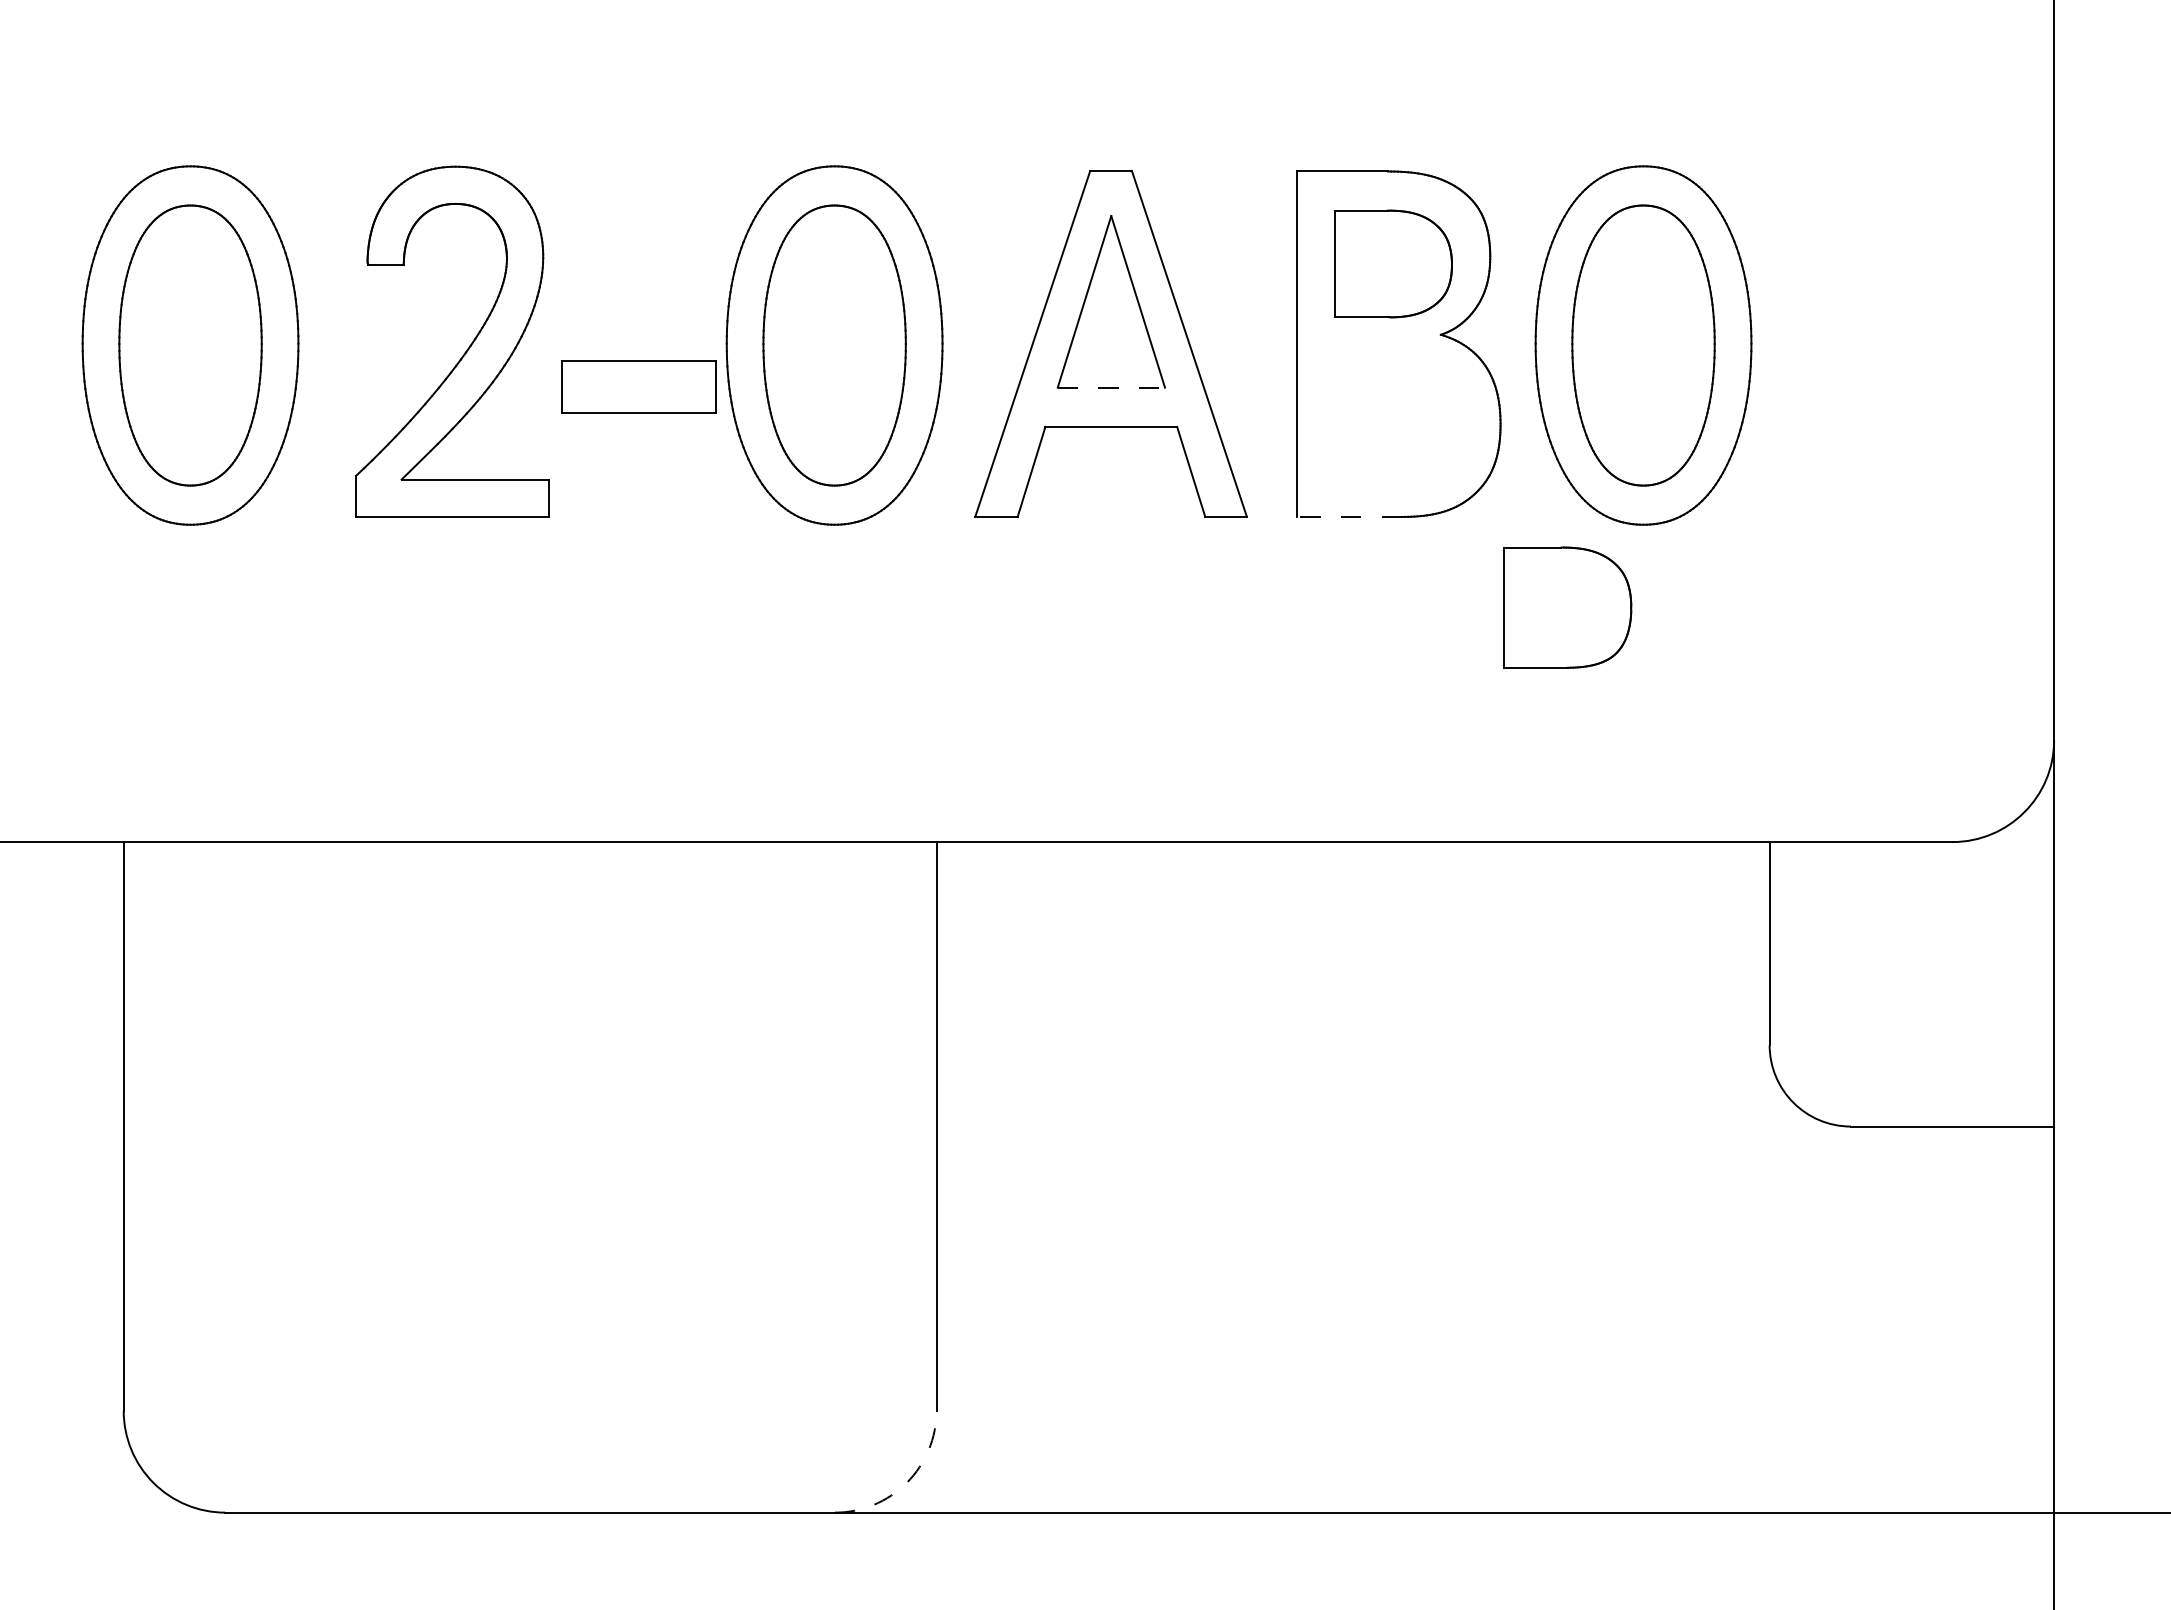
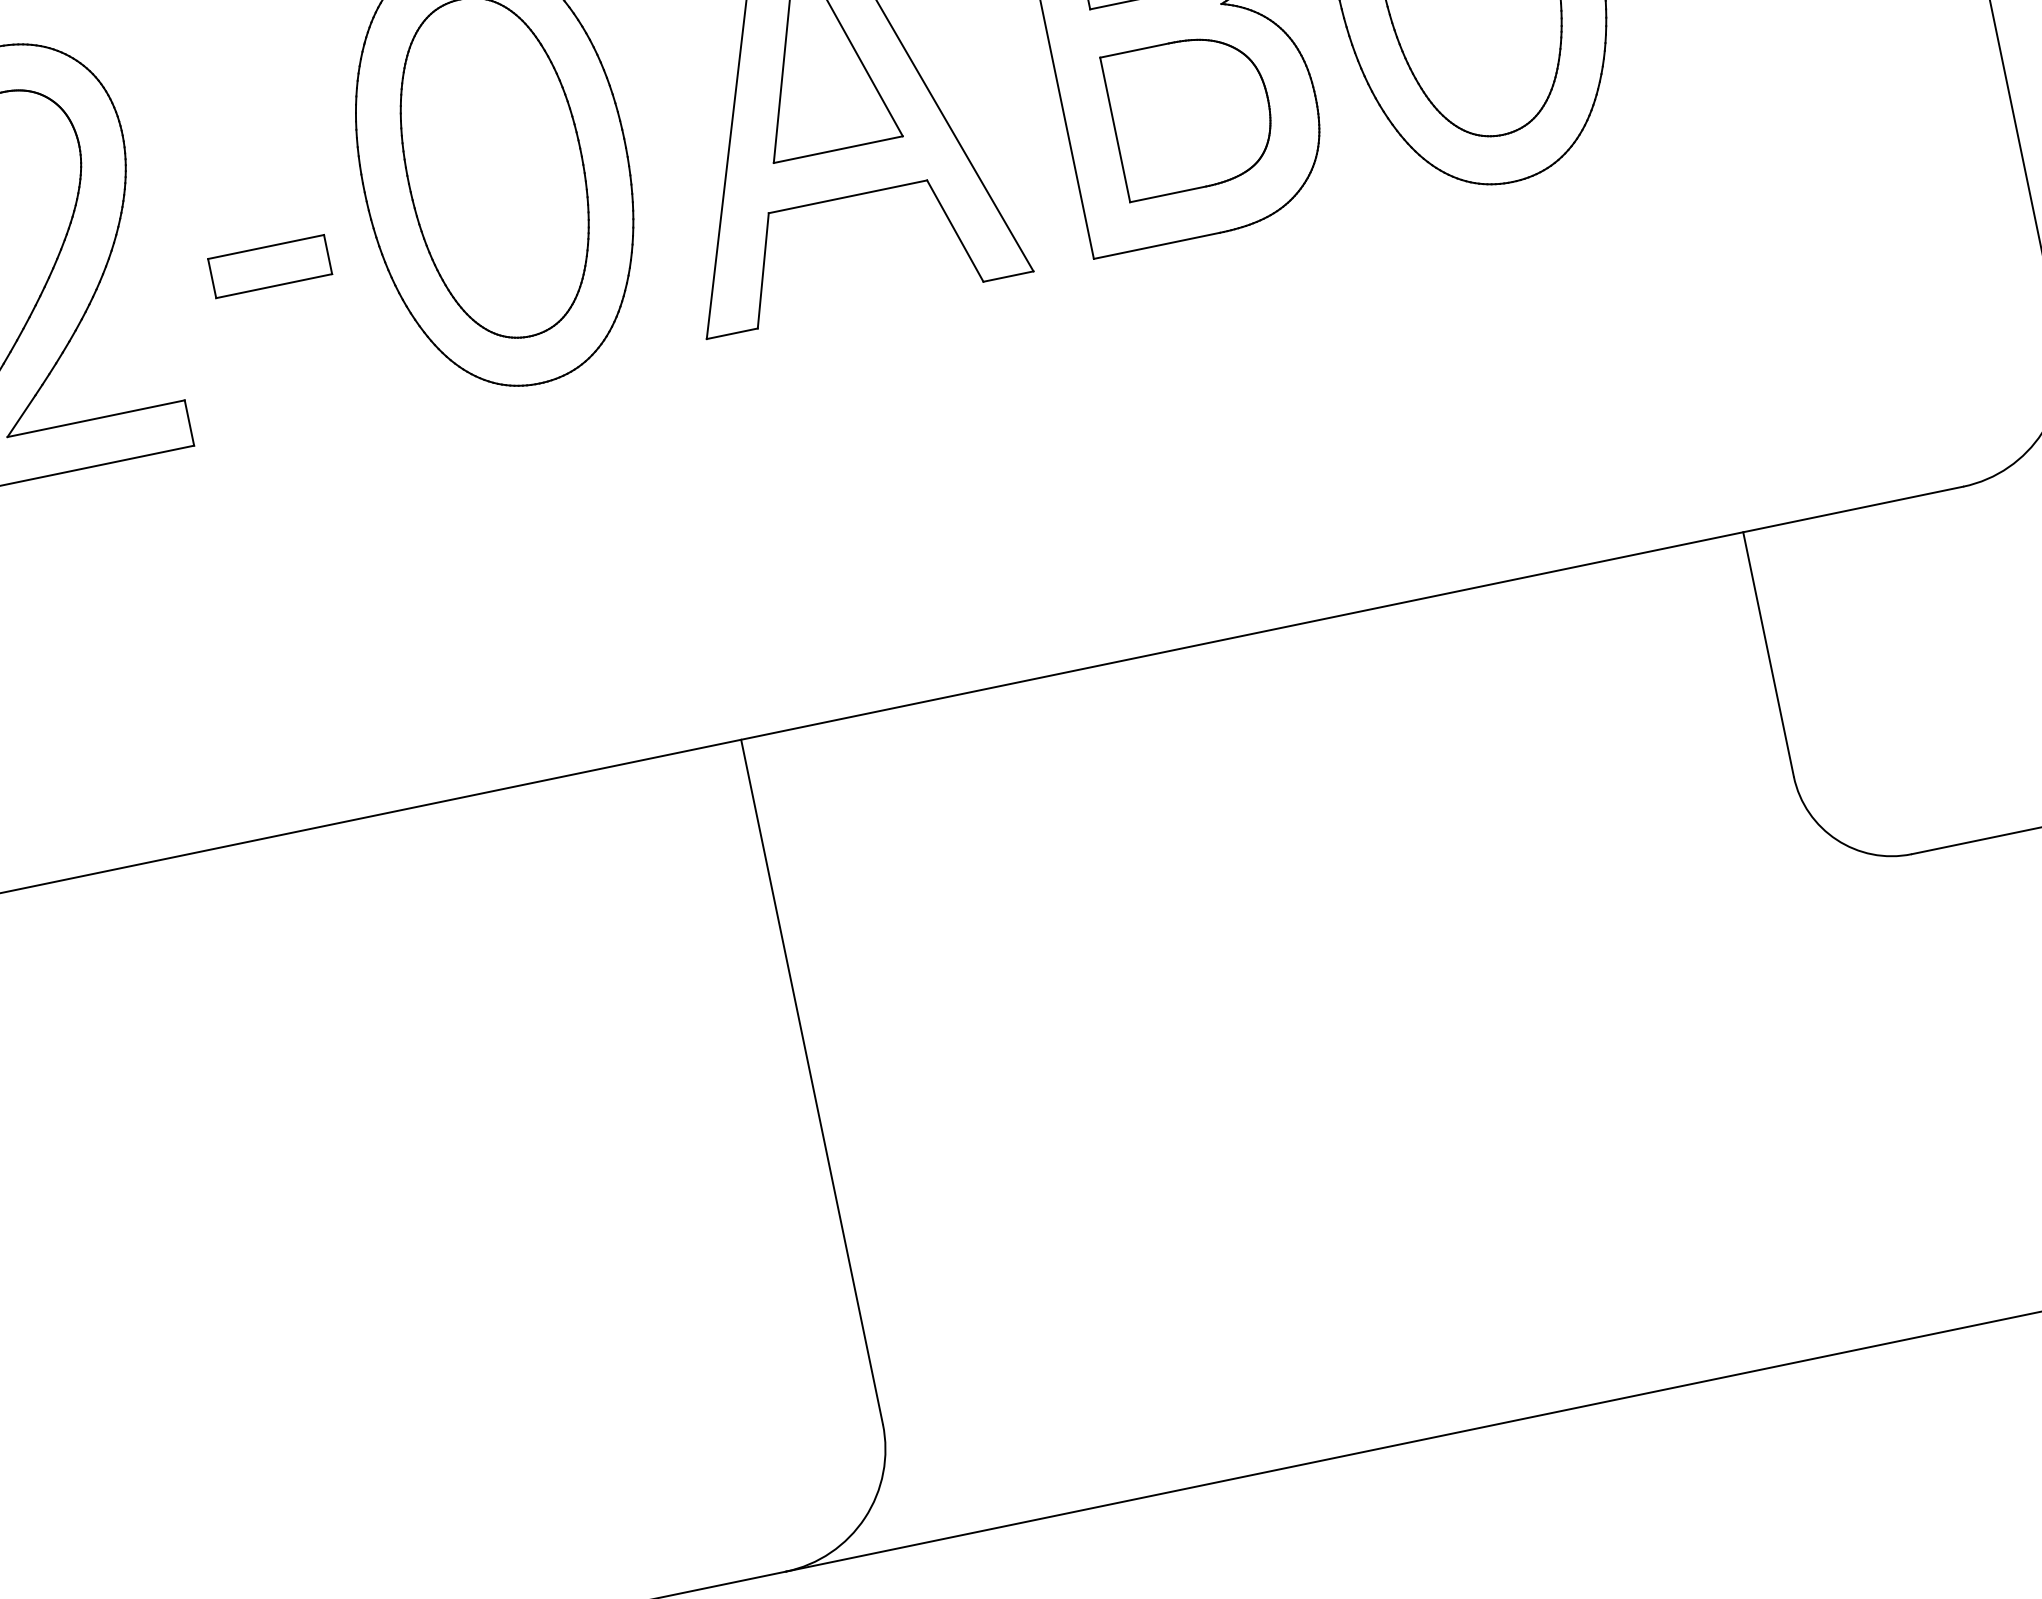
part: (638, 386) -> (269, 266), size x0.62
line: (1111, 387) -> (838, 149), dashed -> solid
line: (1349, 516) -> (1156, 245), dashed -> solid
part: (1567, 607) -> (1191, 114), moved
arc: (906, 1482) -> (864, 1517), dashed -> solid

